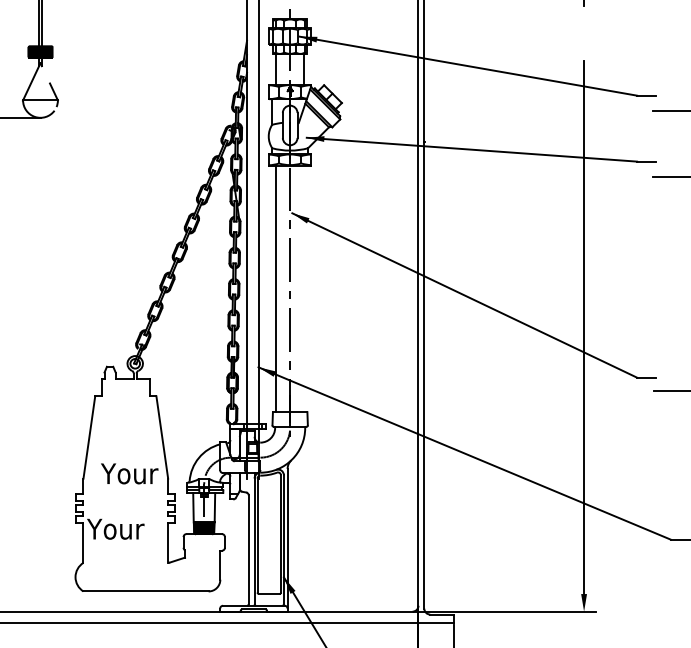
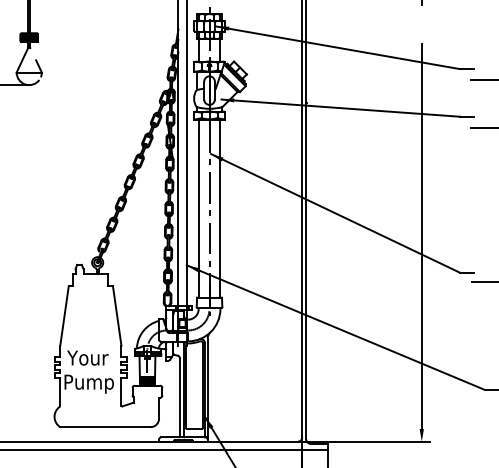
line: (304, 288) -> (219, 208), added
text: (129, 473) -> (87, 357), moved
text: (122, 531) -> (88, 383), Your -> Pump

